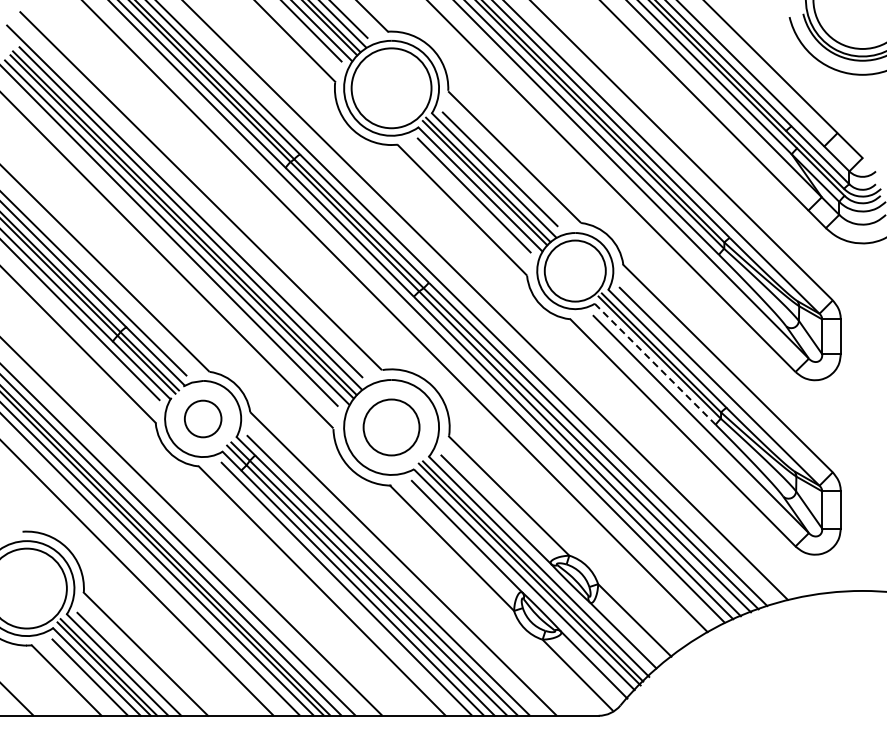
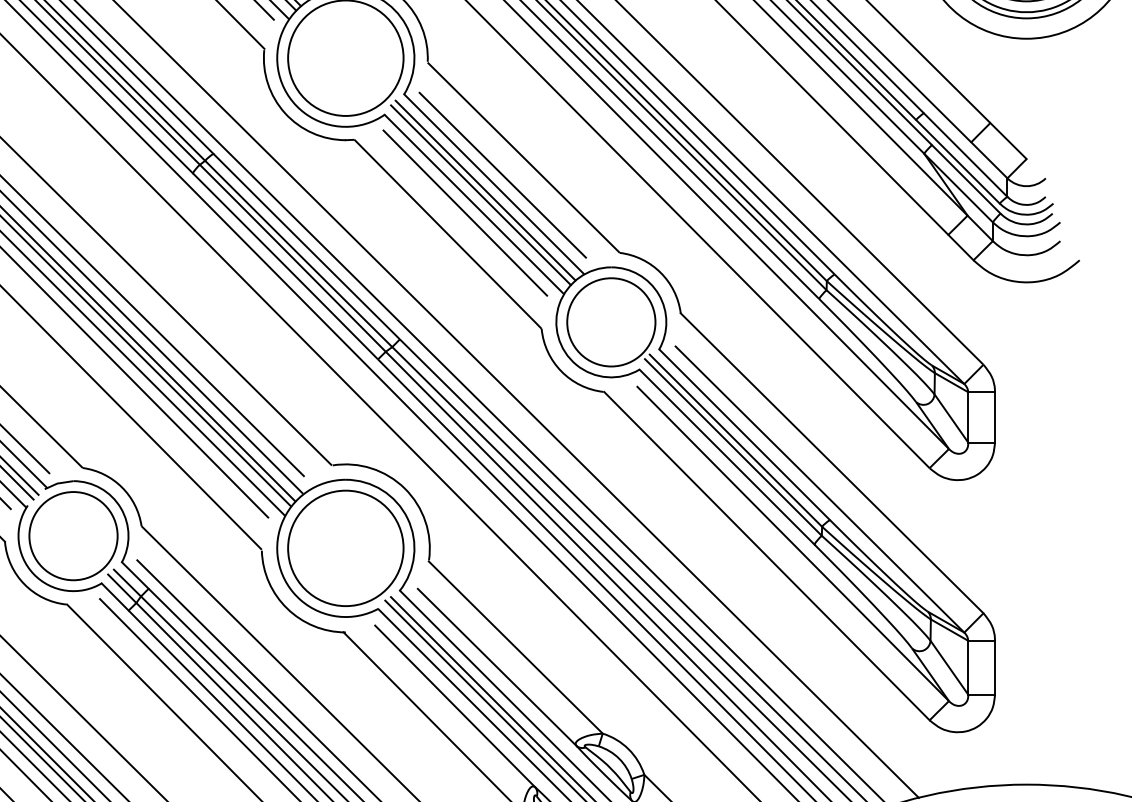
line: (655, 364) -> (727, 457), dashed -> solid
circle: (202, 418) -> (72, 535), size x1.67
circle: (391, 427) -> (345, 548), size x1.43

